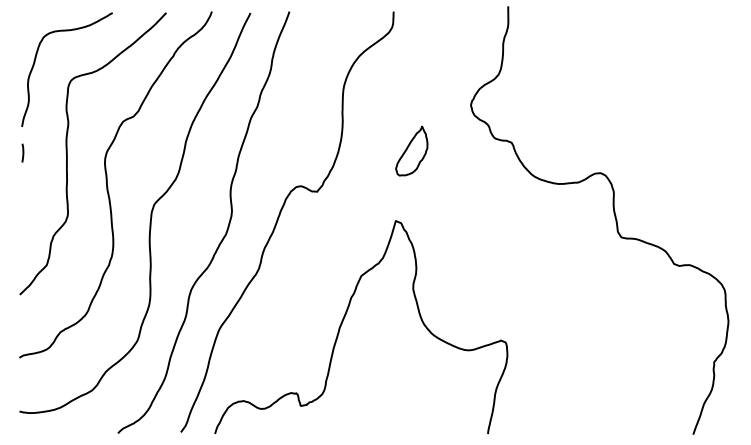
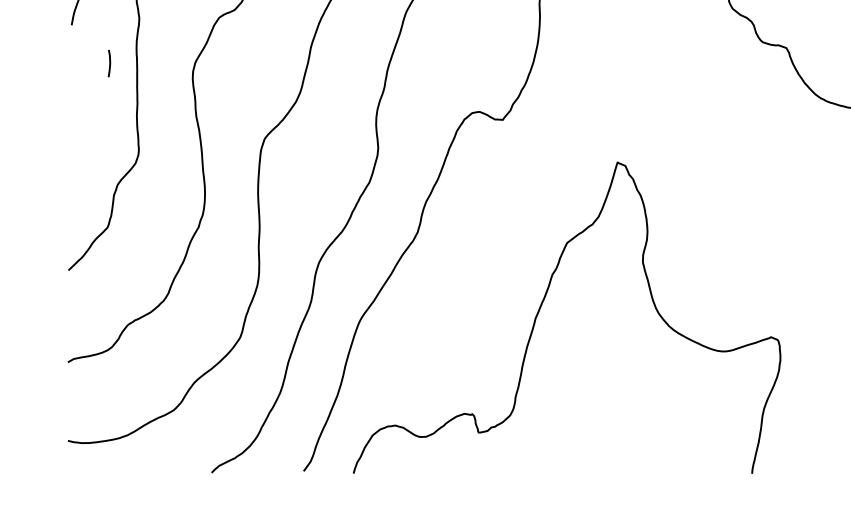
part: (411, 150) -> (640, 59), removed
line: (22, 152) -> (108, 62), moved

